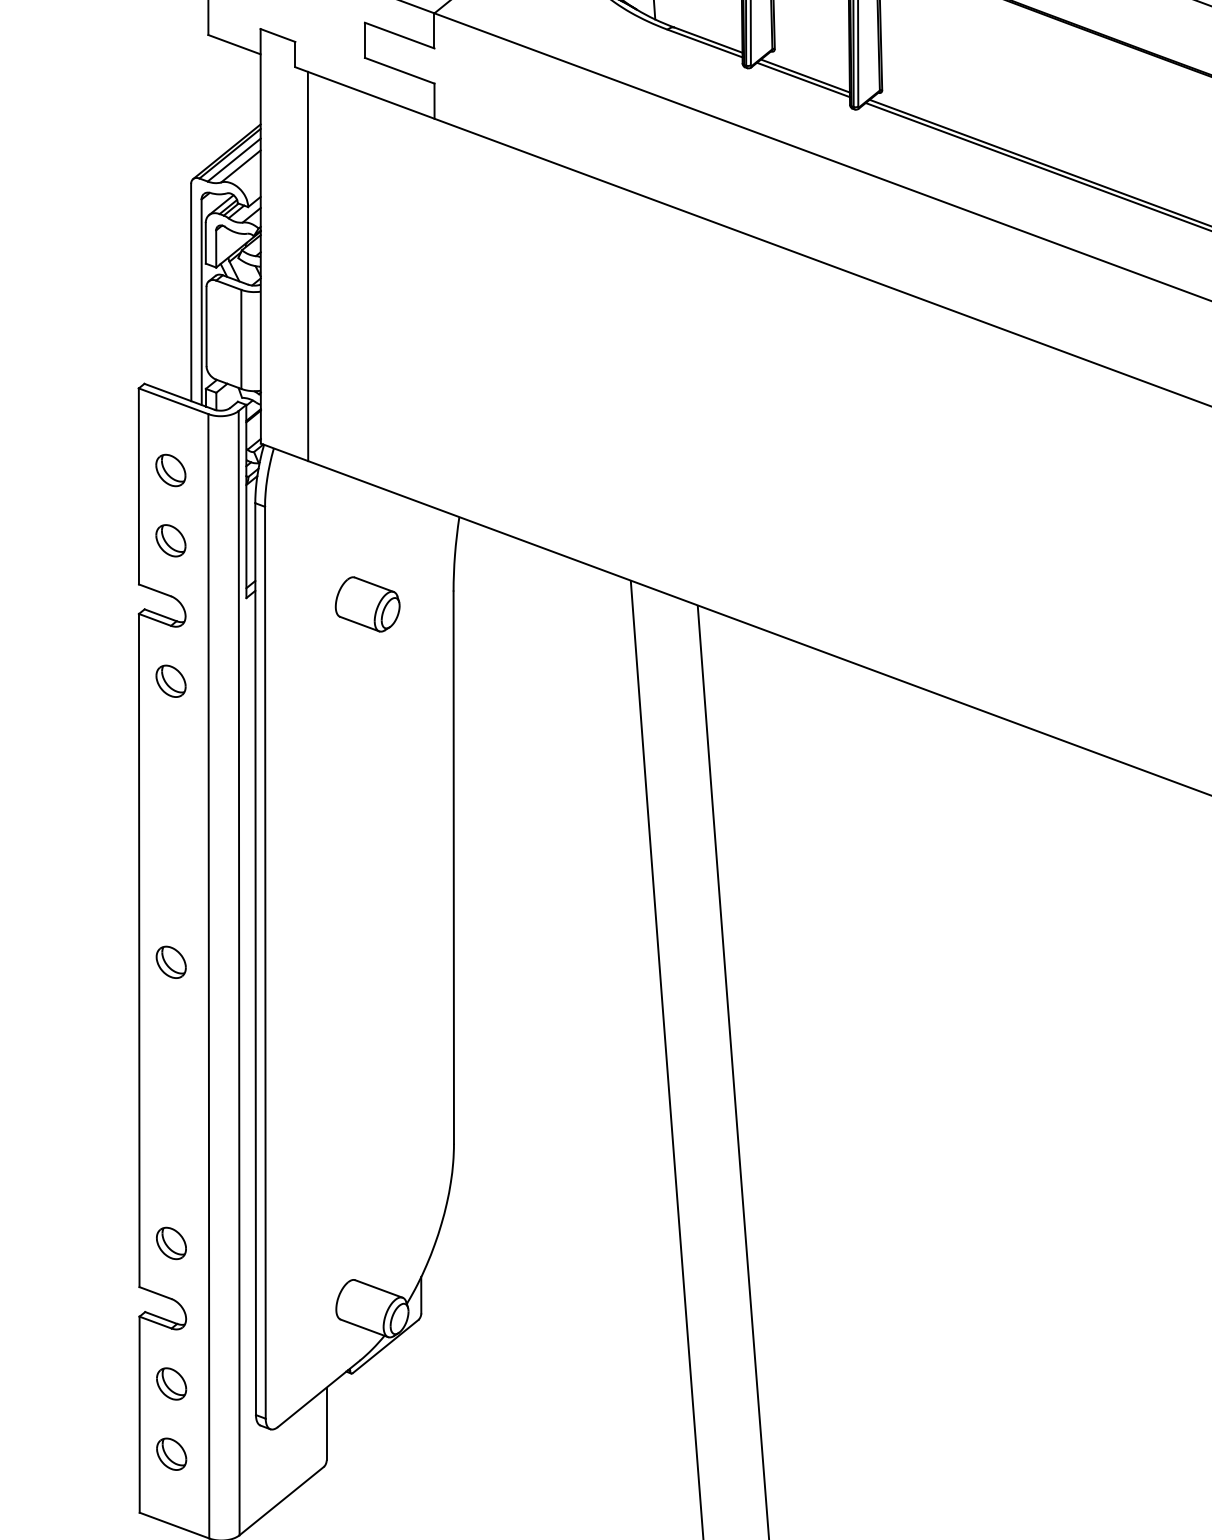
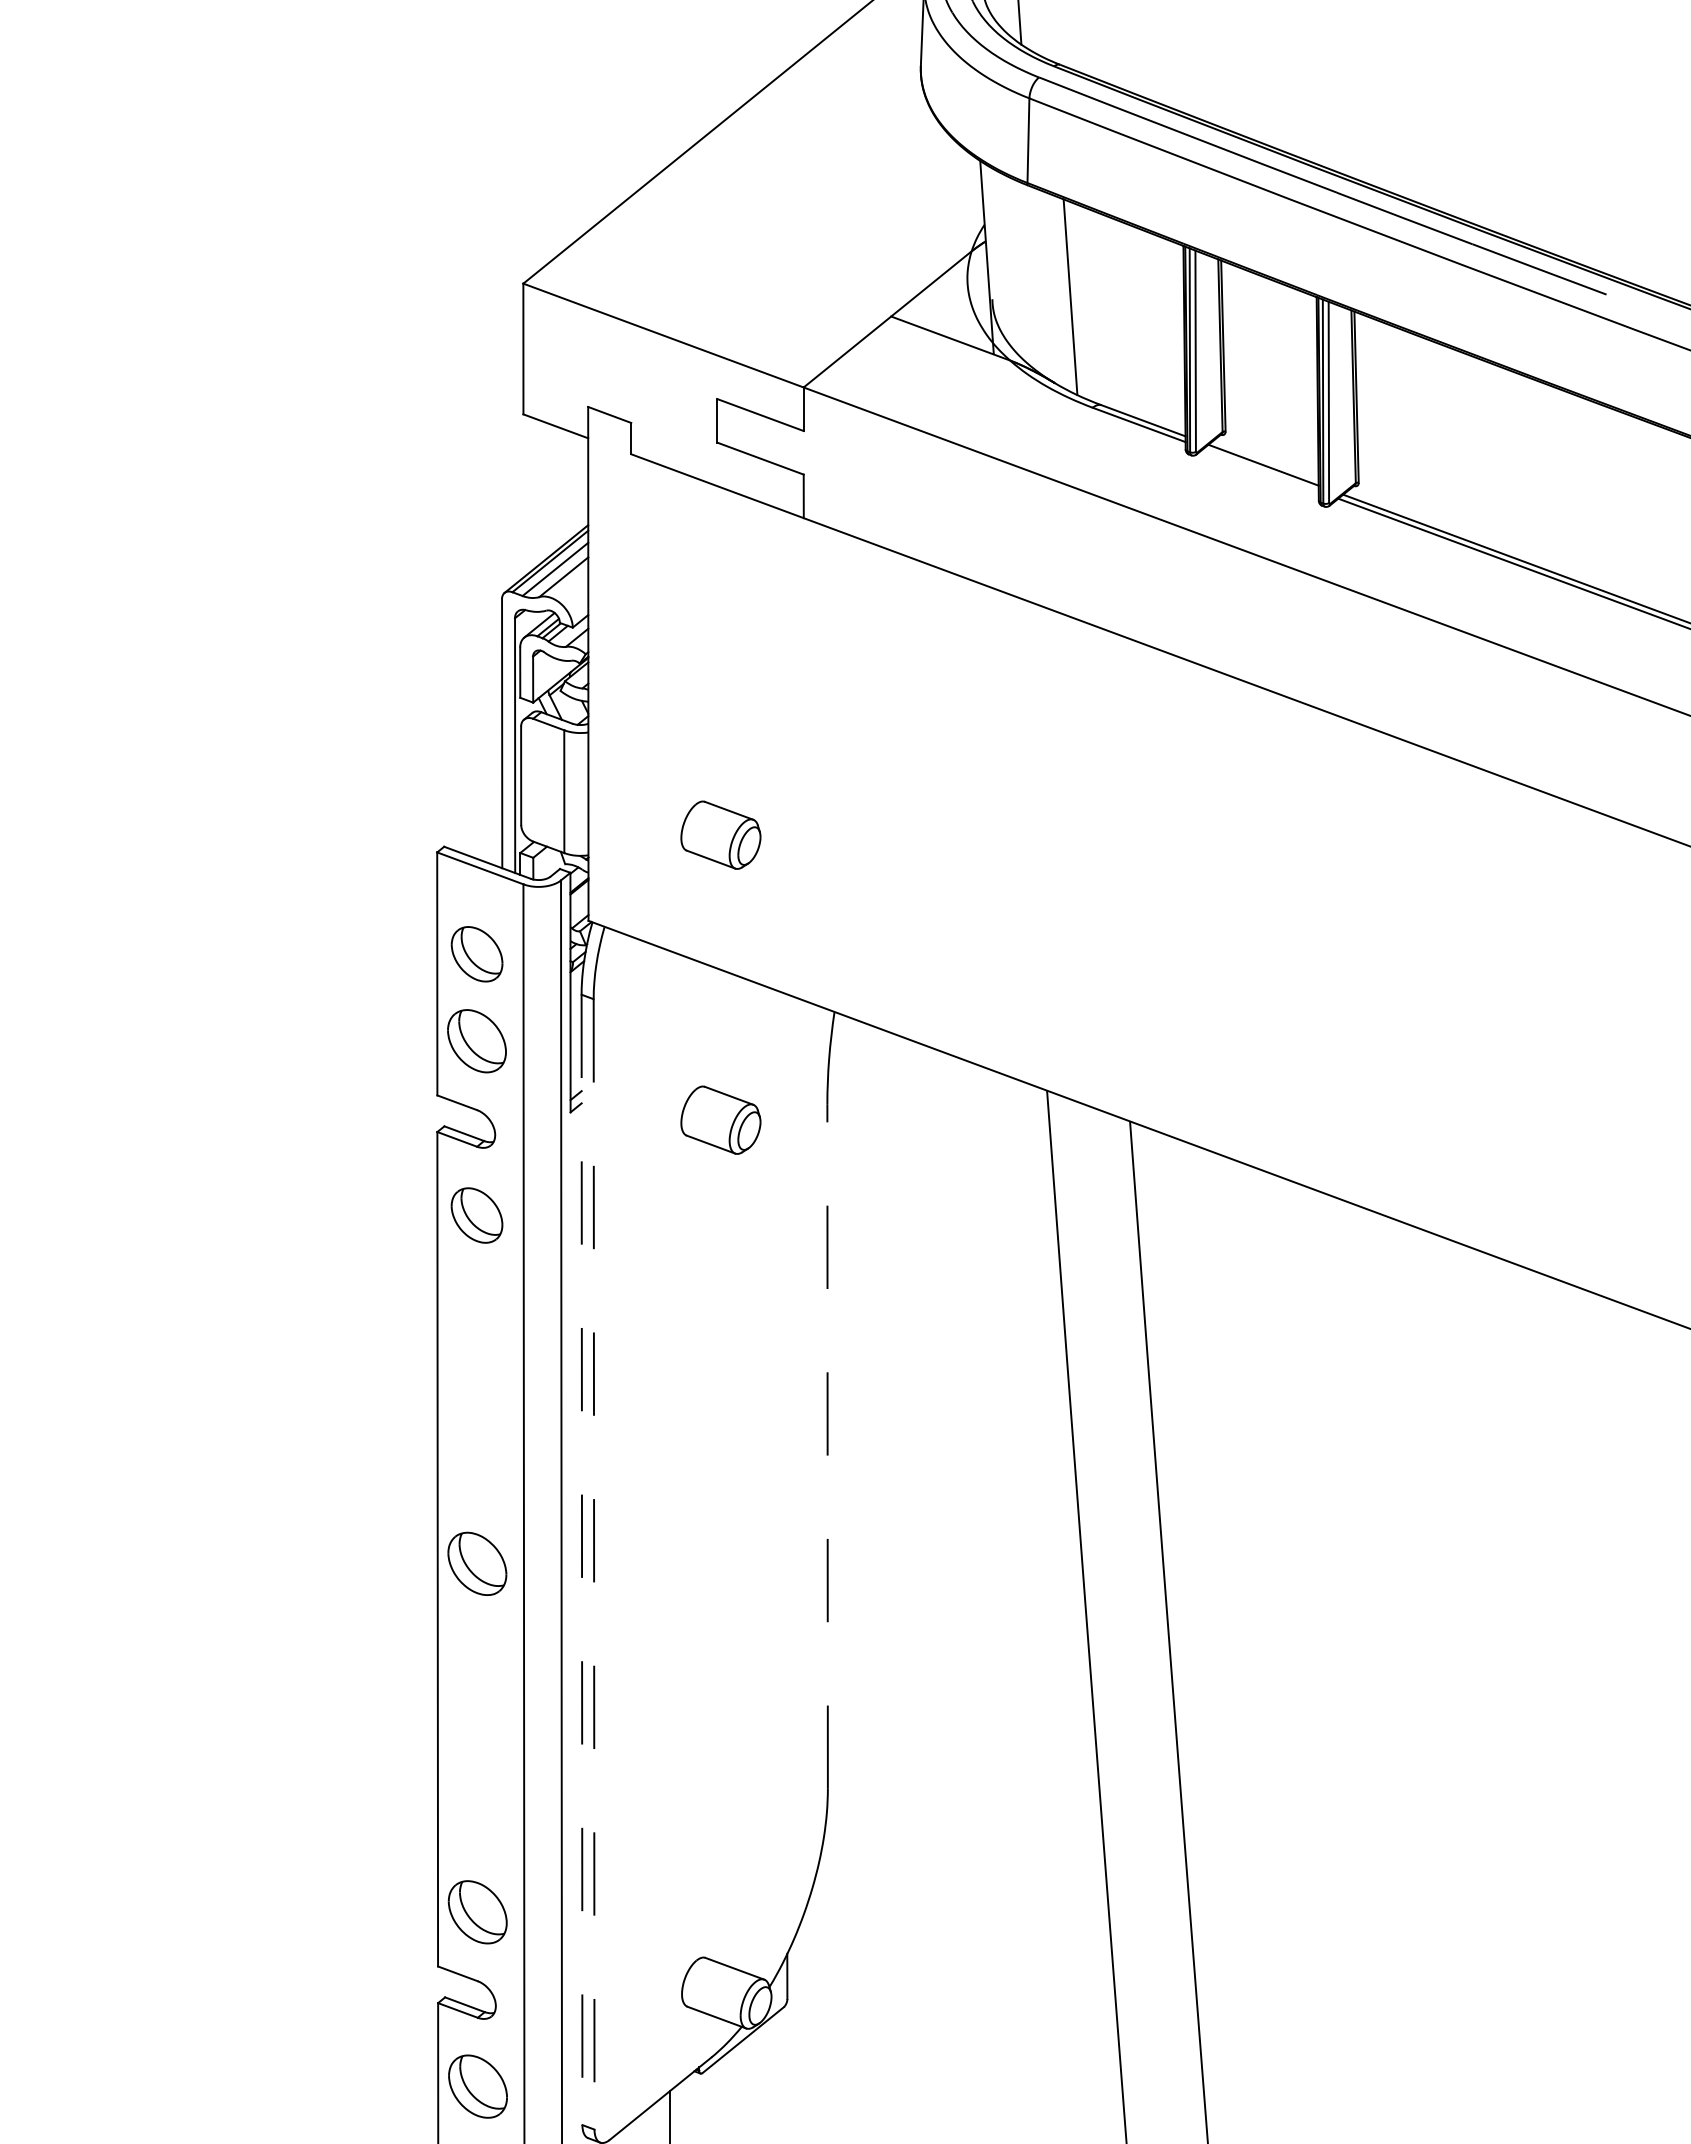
line: (802, 79) -> (1260, 469), removed
line: (307, 266) -> (646, 701), removed
part: (367, 373) -> (720, 834), added
part: (170, 469) -> (476, 953), size x1.4
part: (170, 540) -> (476, 1041), size x1.6
part: (171, 681) -> (477, 1215), size x1.4
line: (453, 867) -> (827, 1446), solid -> dashed
line: (256, 959) -> (582, 1560), solid -> dashed
part: (171, 962) -> (477, 1563), size x1.6
line: (265, 962) -> (594, 1564), solid -> dashed
part: (171, 1243) -> (477, 1912), size x1.6
part: (171, 1383) -> (477, 2086), size x1.6

